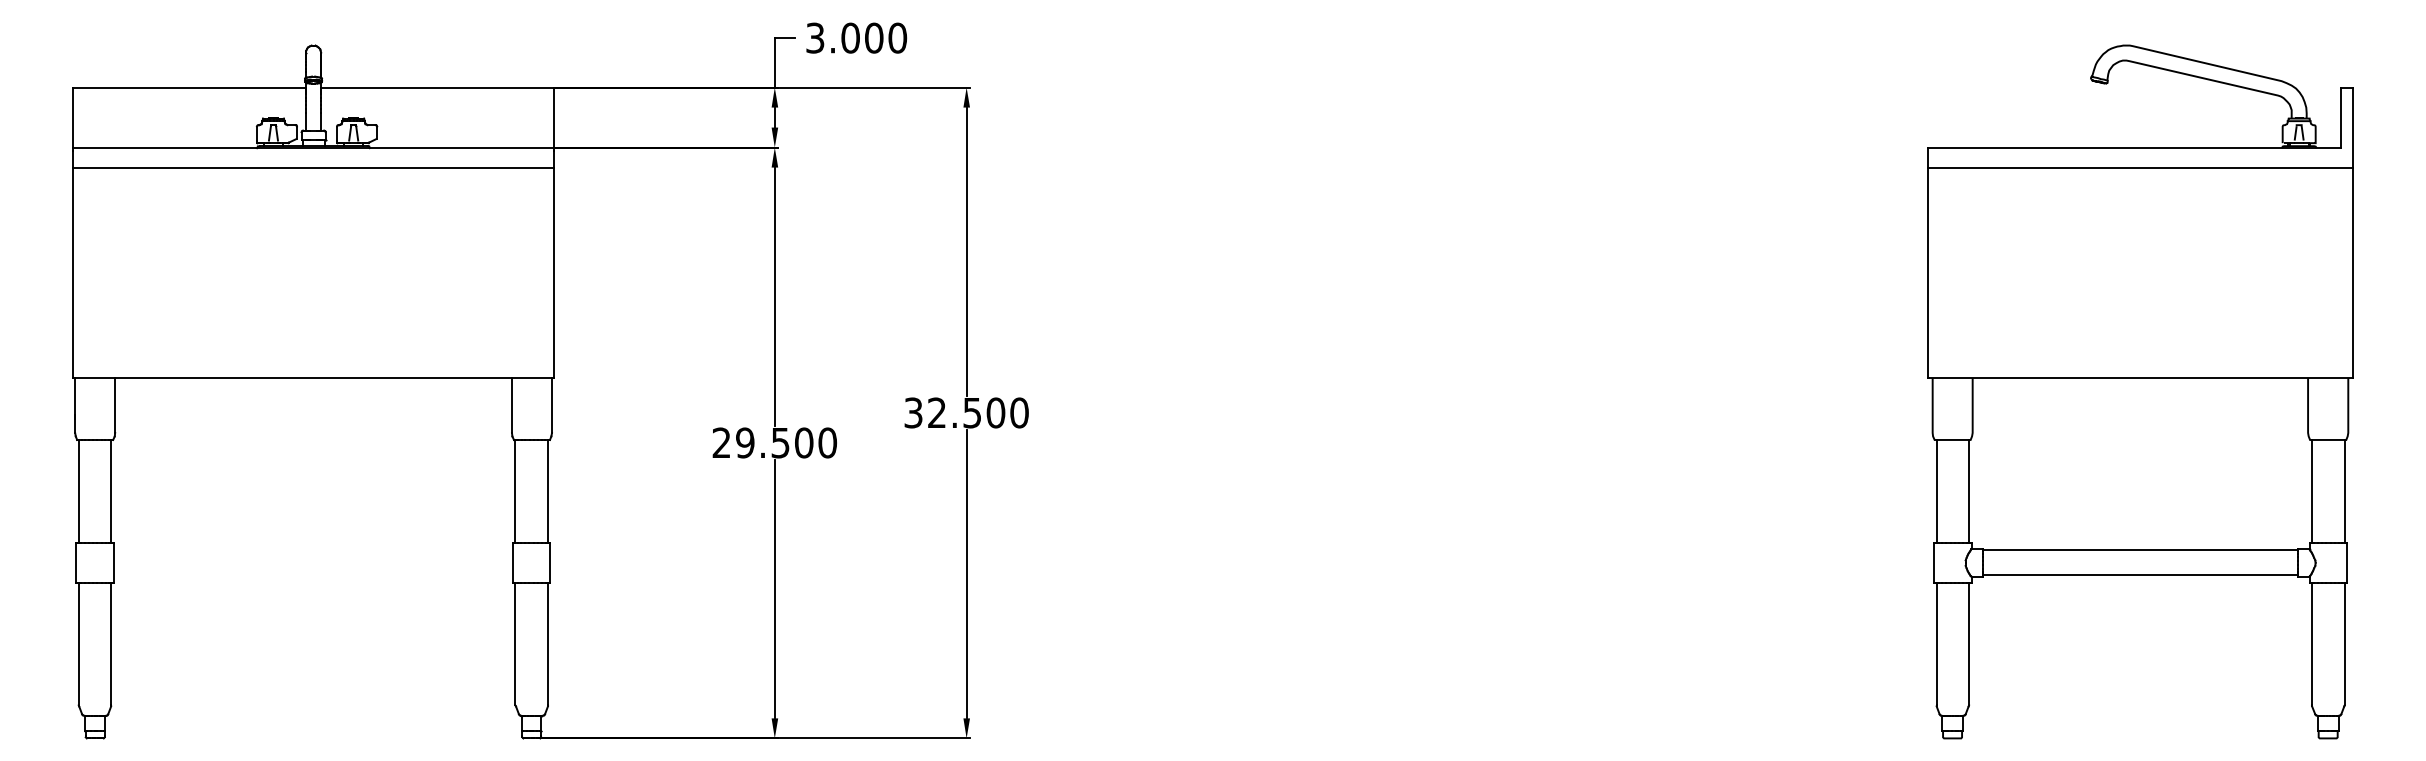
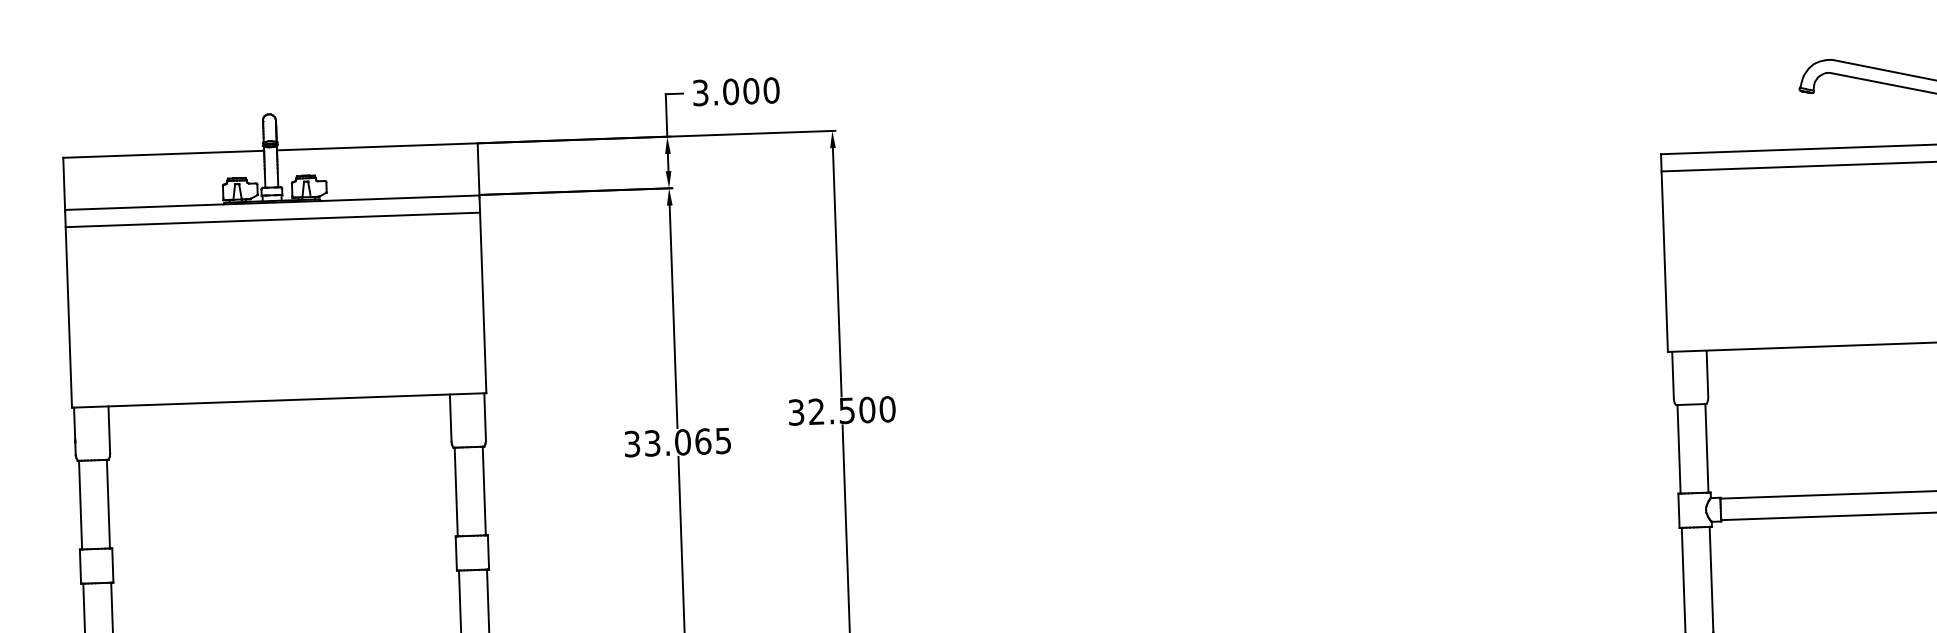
text: (774, 442) -> (677, 442), 29.500 -> 33.065

